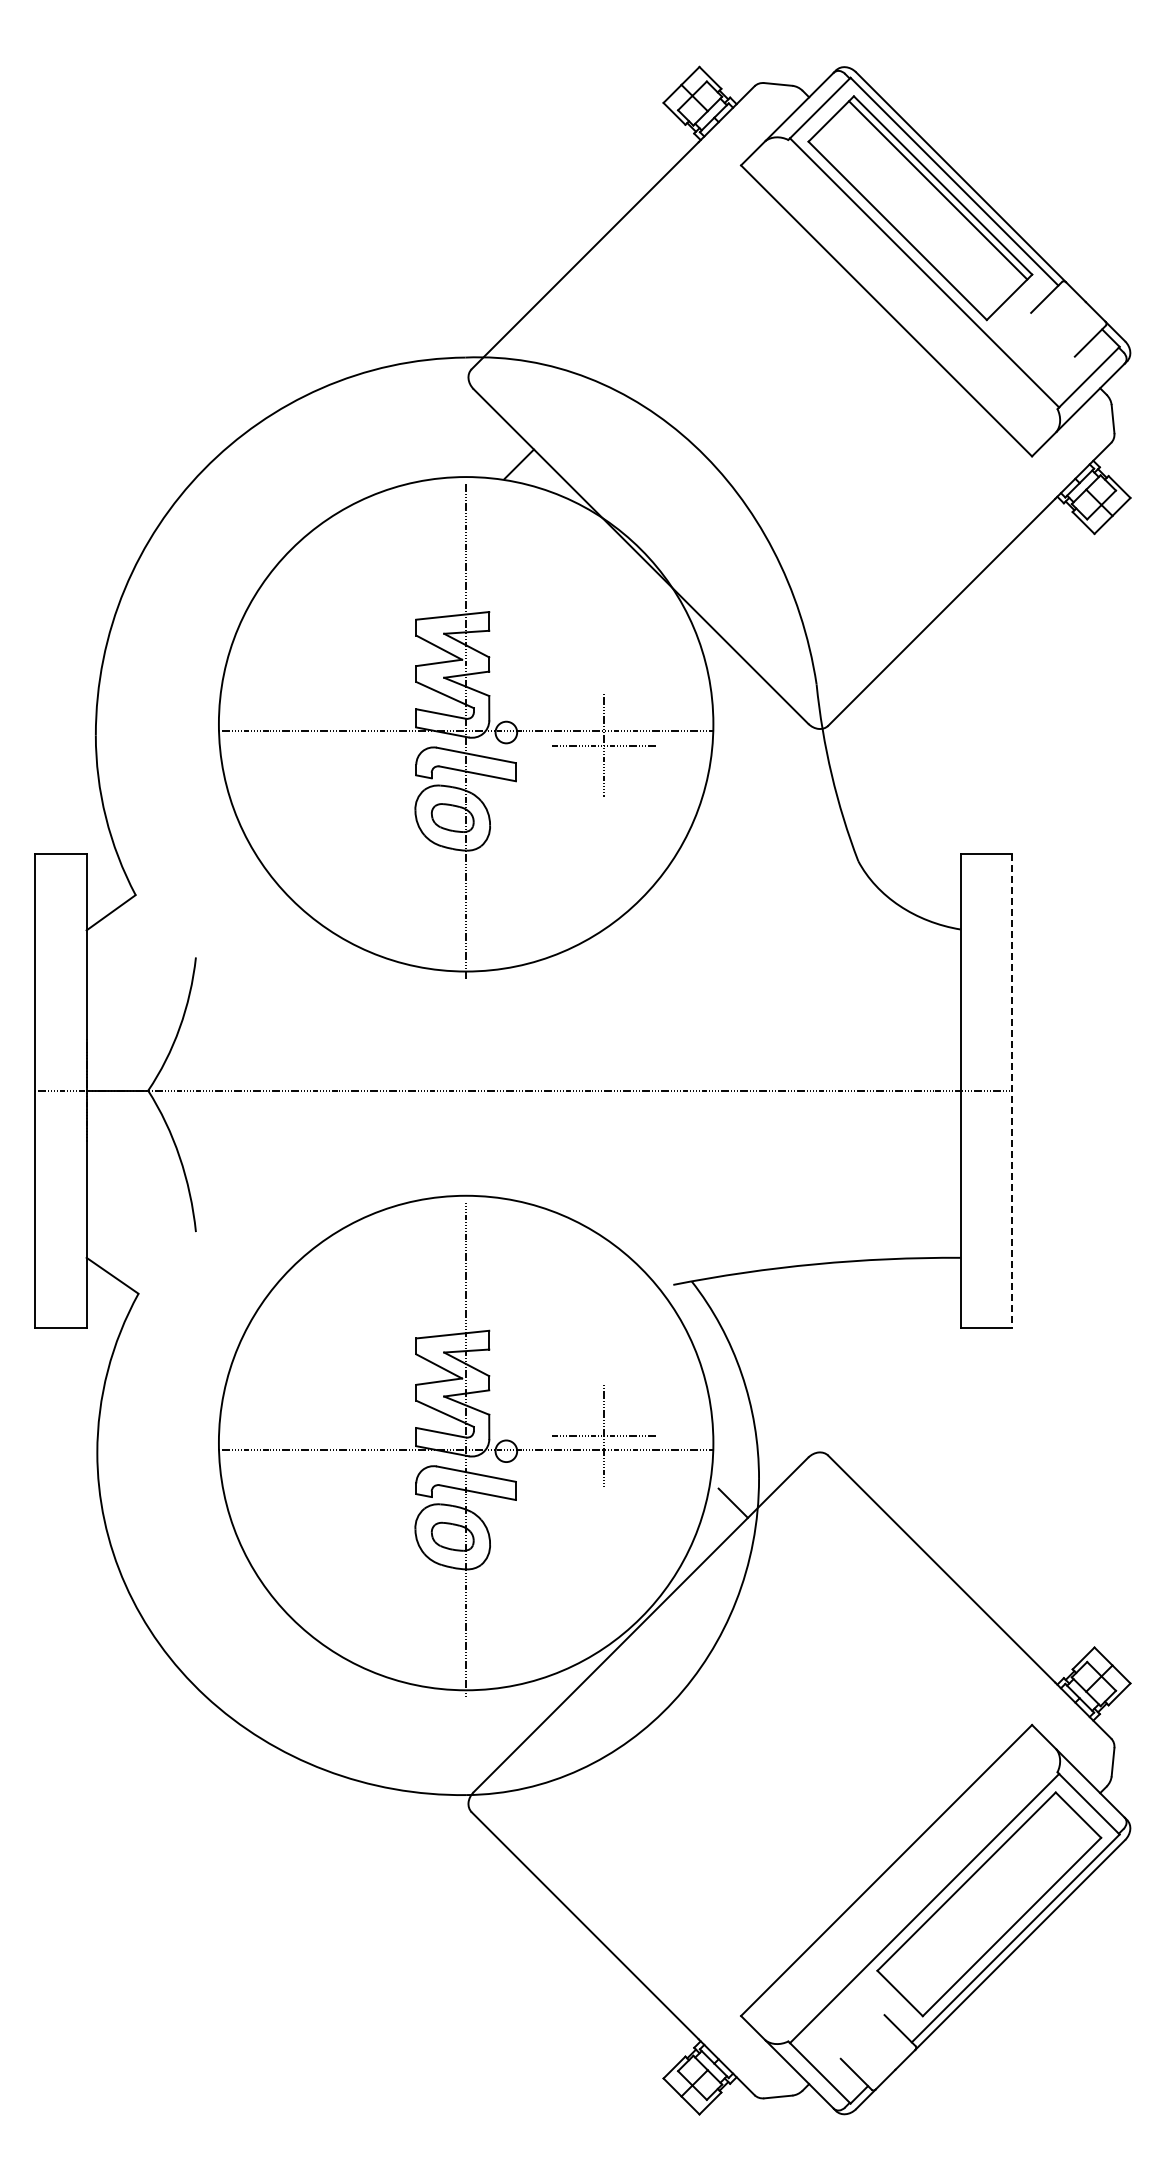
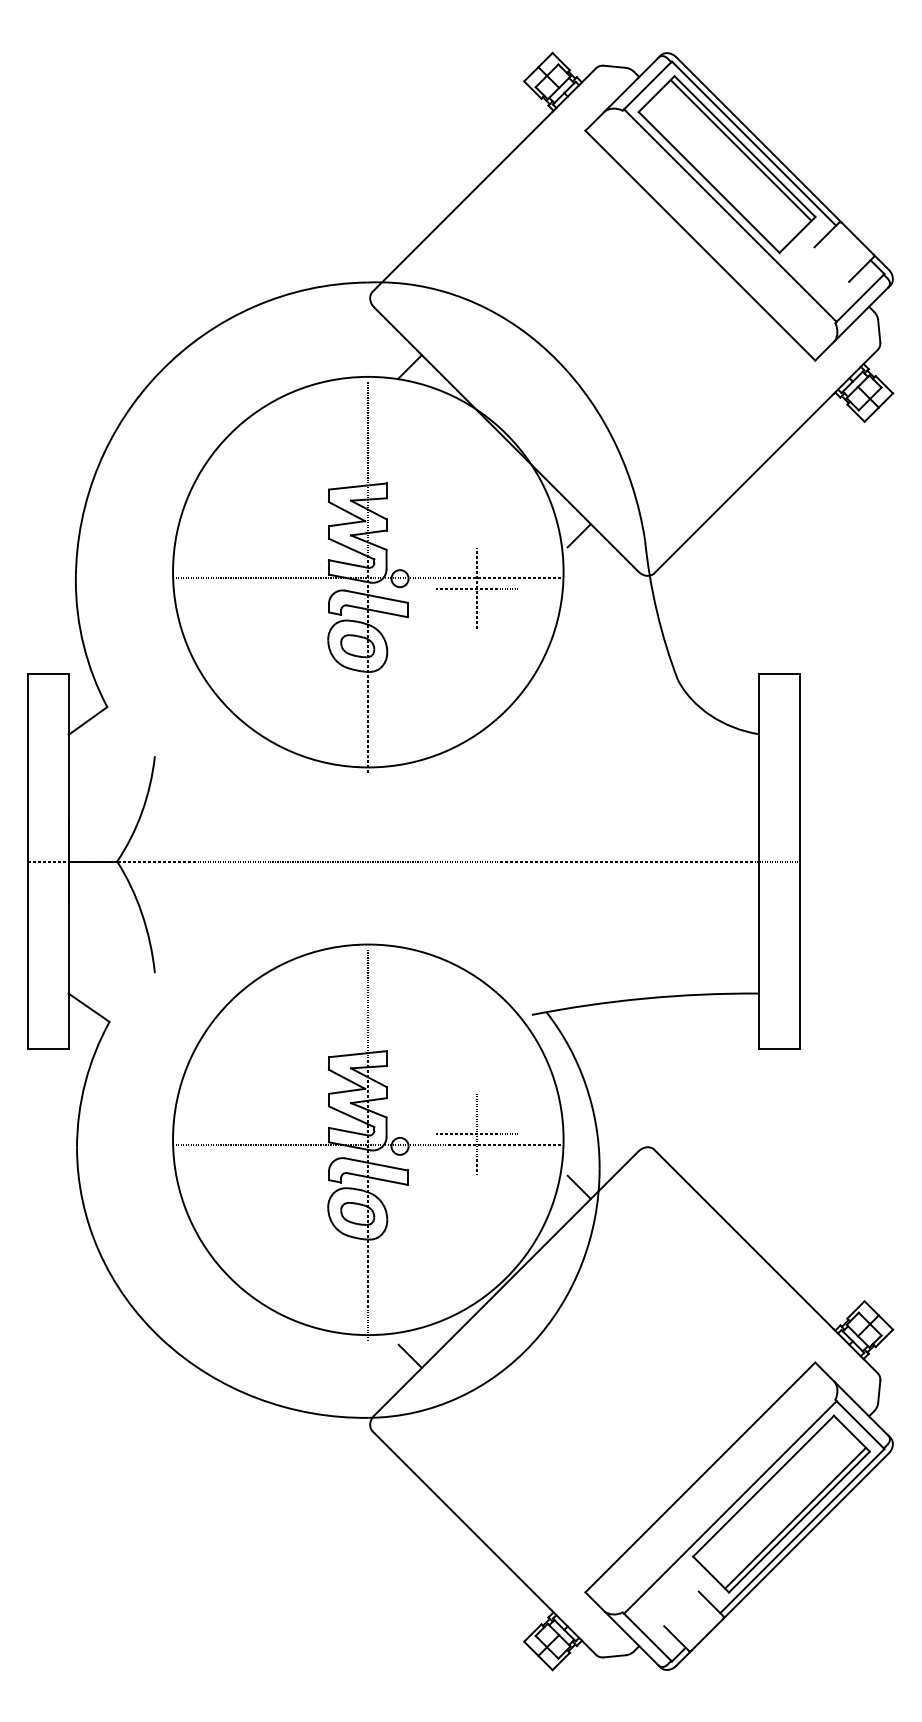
line: (732, 677) -> (578, 535), added
line: (1012, 1091) -> (799, 862), dashed -> solid
line: (519, 1716) -> (410, 1355), added
line: (1006, 1921) -> (795, 1517), added

